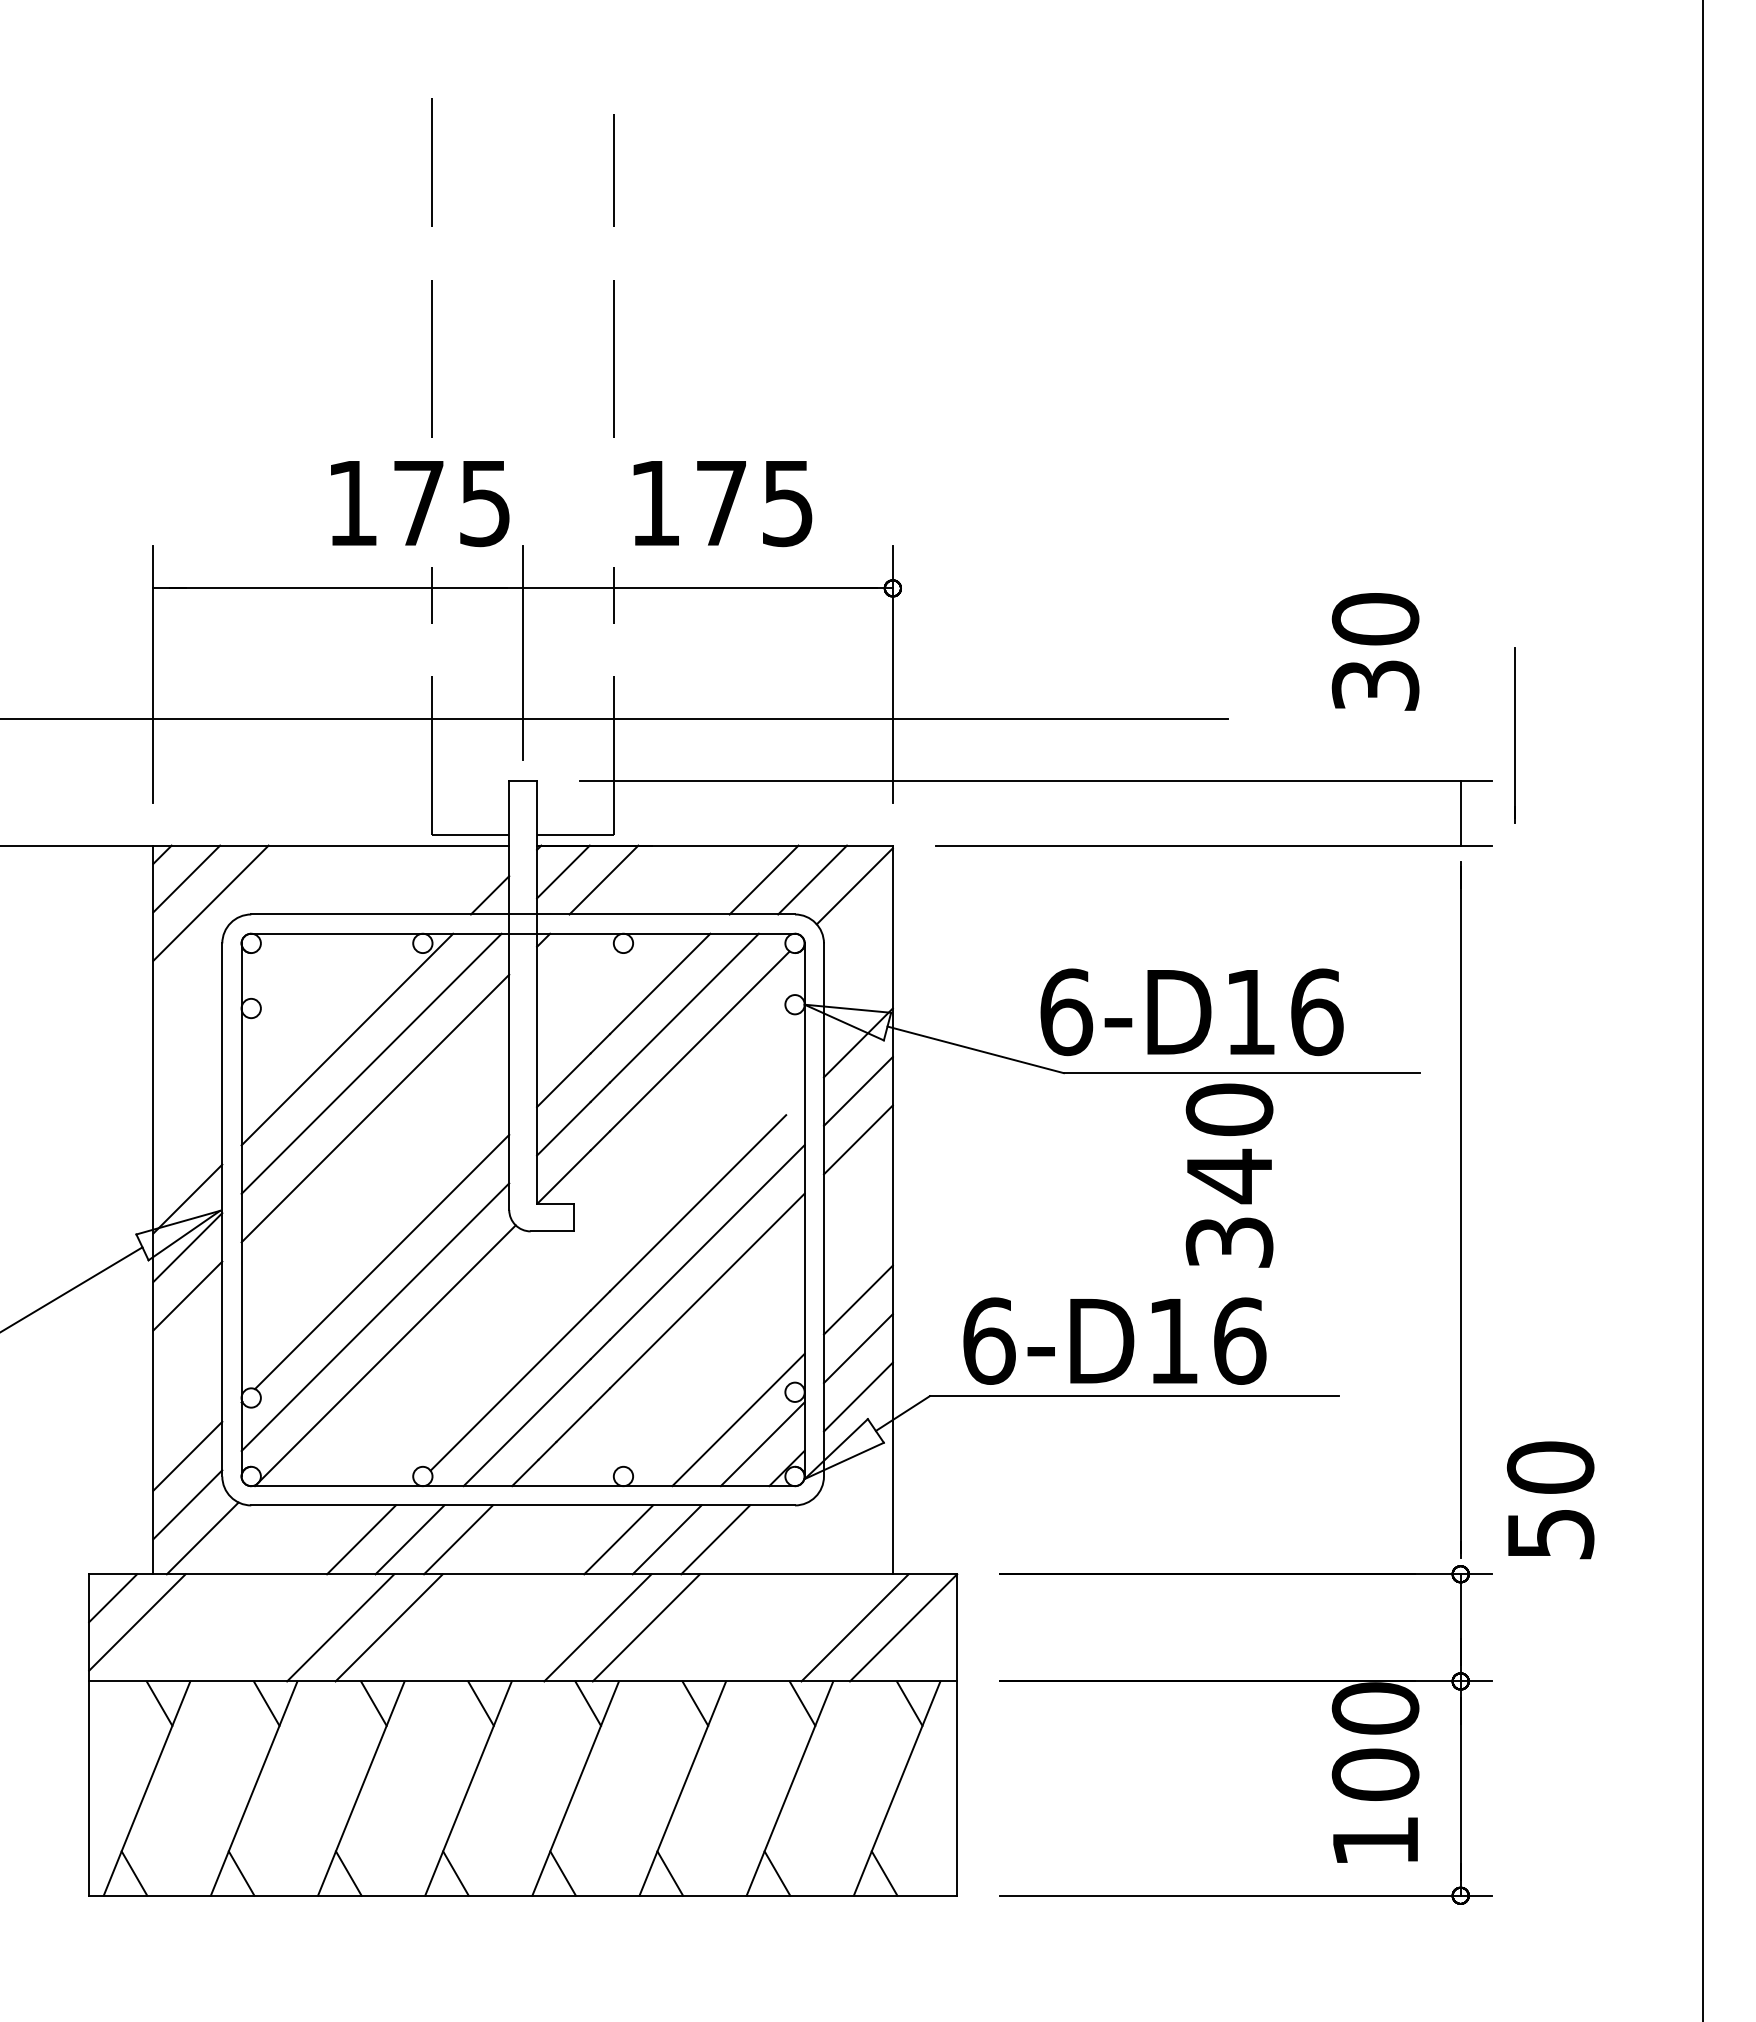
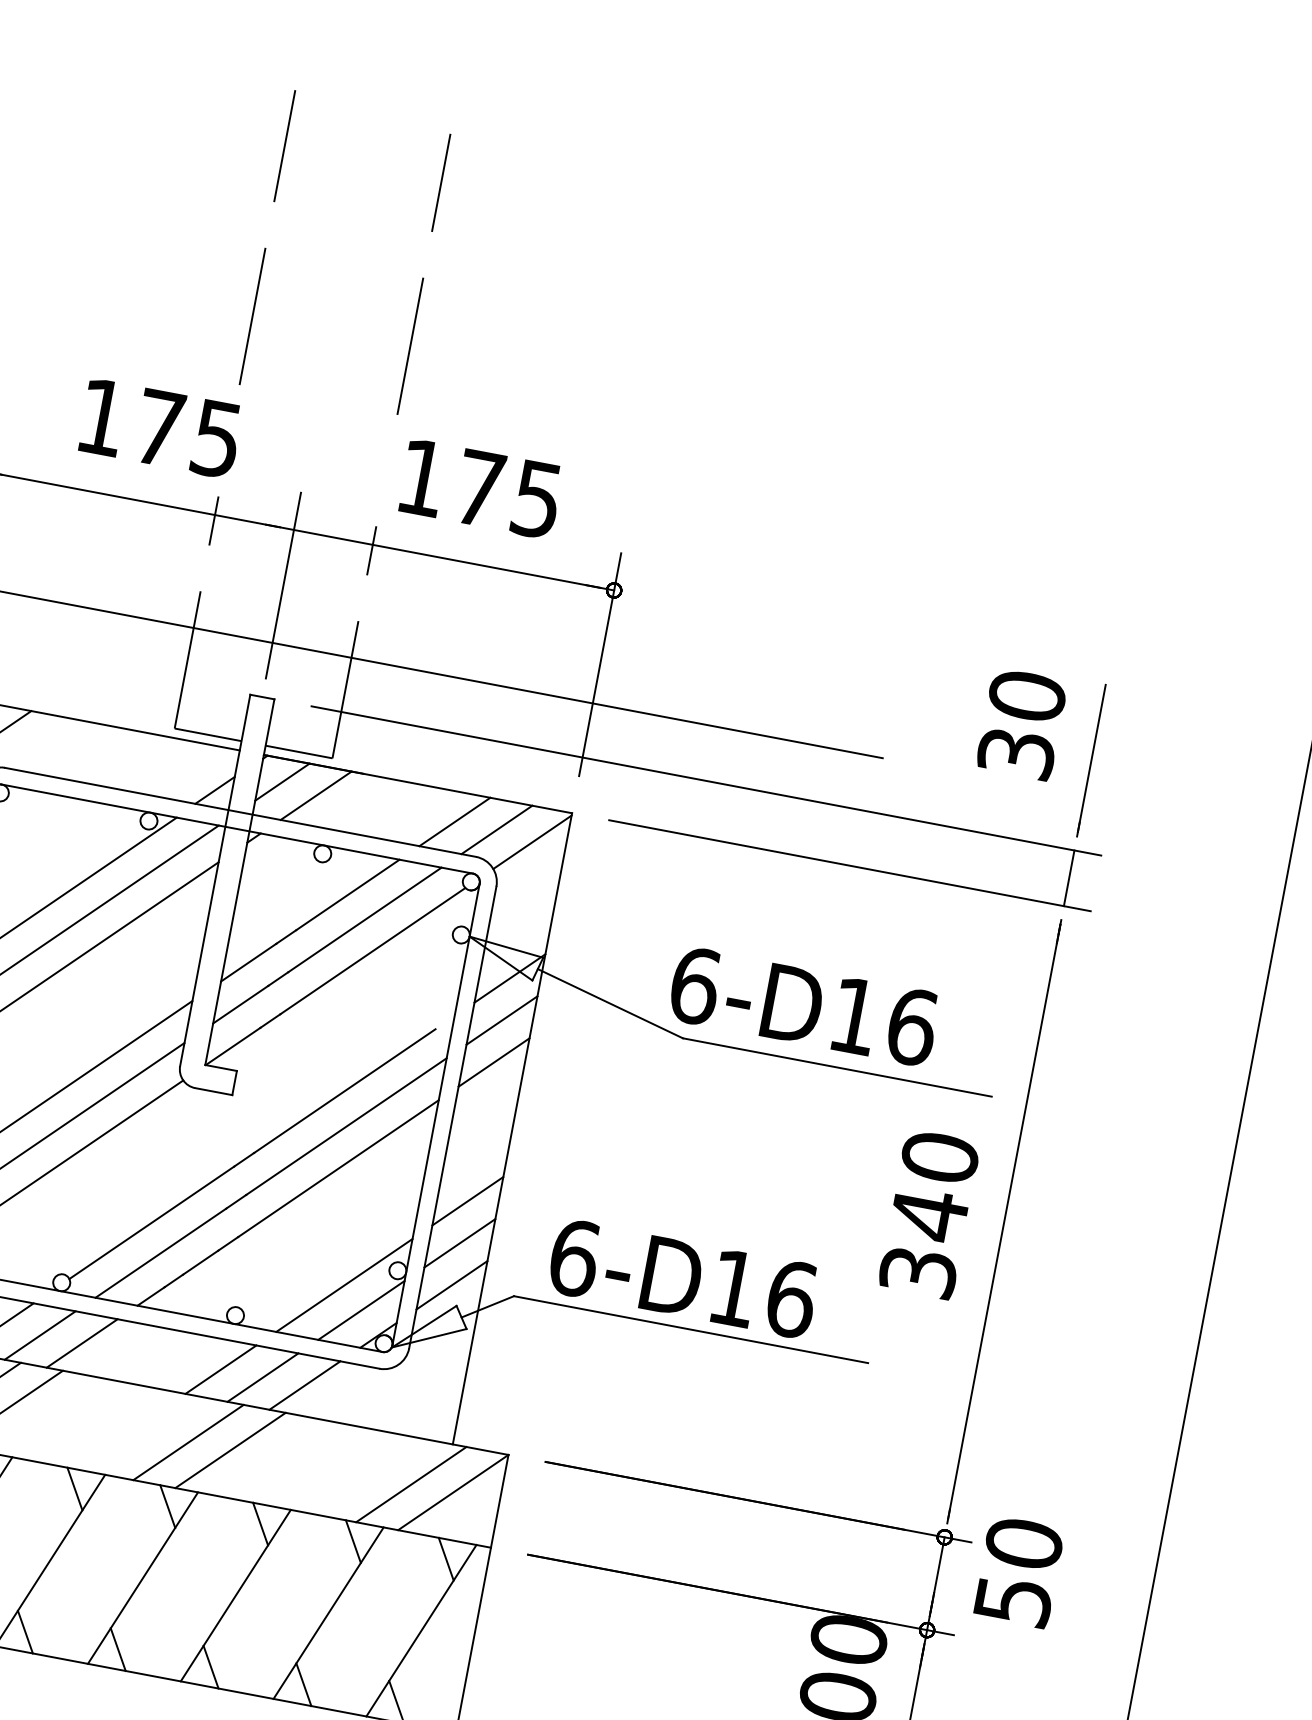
text: (420, 504) -> (160, 429), moved
line: (1514, 735) -> (1091, 760), moved
text: (1229, 1175) -> (929, 1214), moved
text: (1550, 1500) -> (1018, 1572), moved

